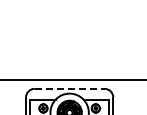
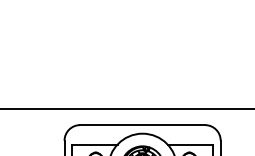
line: (69, 88) -> (142, 124), dashed -> solid

